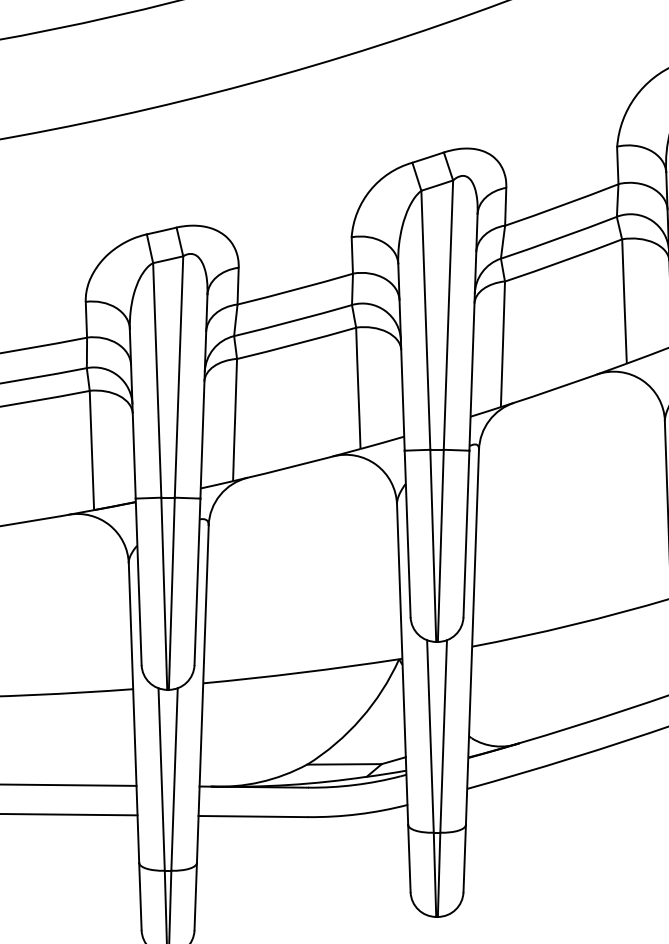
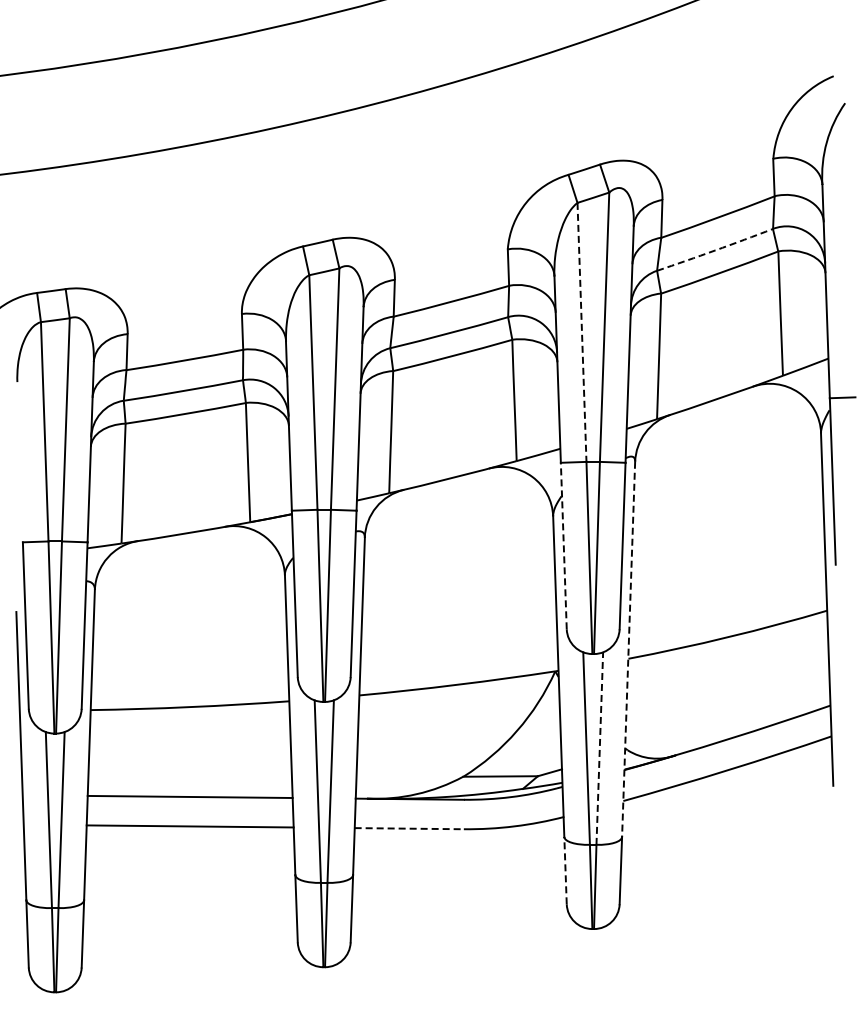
arc: (559, 238) -> (715, 250), solid -> dashed
line: (425, 320) -> (581, 332), solid -> dashed
line: (407, 533) -> (563, 545), solid -> dashed
line: (472, 637) -> (628, 649), solid -> dashed
line: (443, 736) -> (599, 748), solid -> dashed
line: (253, 816) -> (409, 828), solid -> dashed
line: (409, 858) -> (565, 870), solid -> dashed

